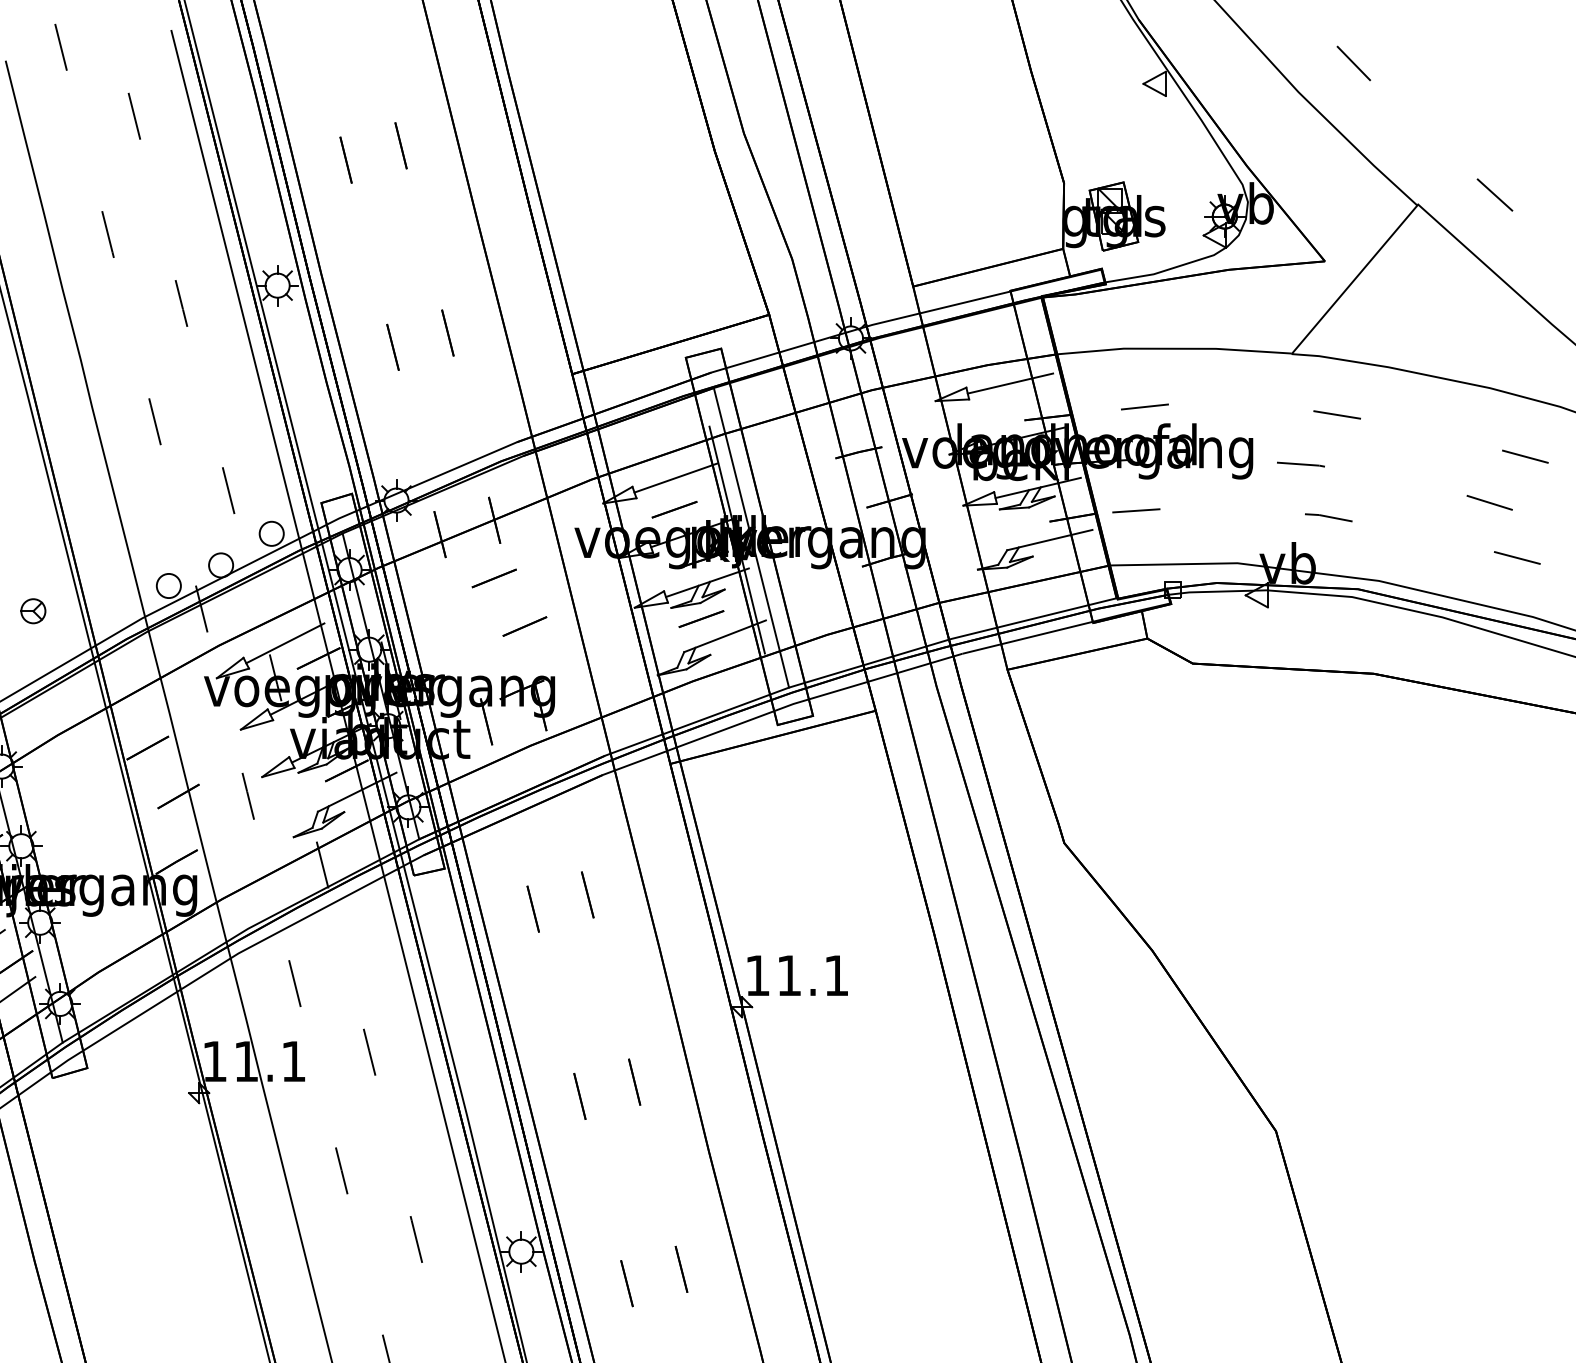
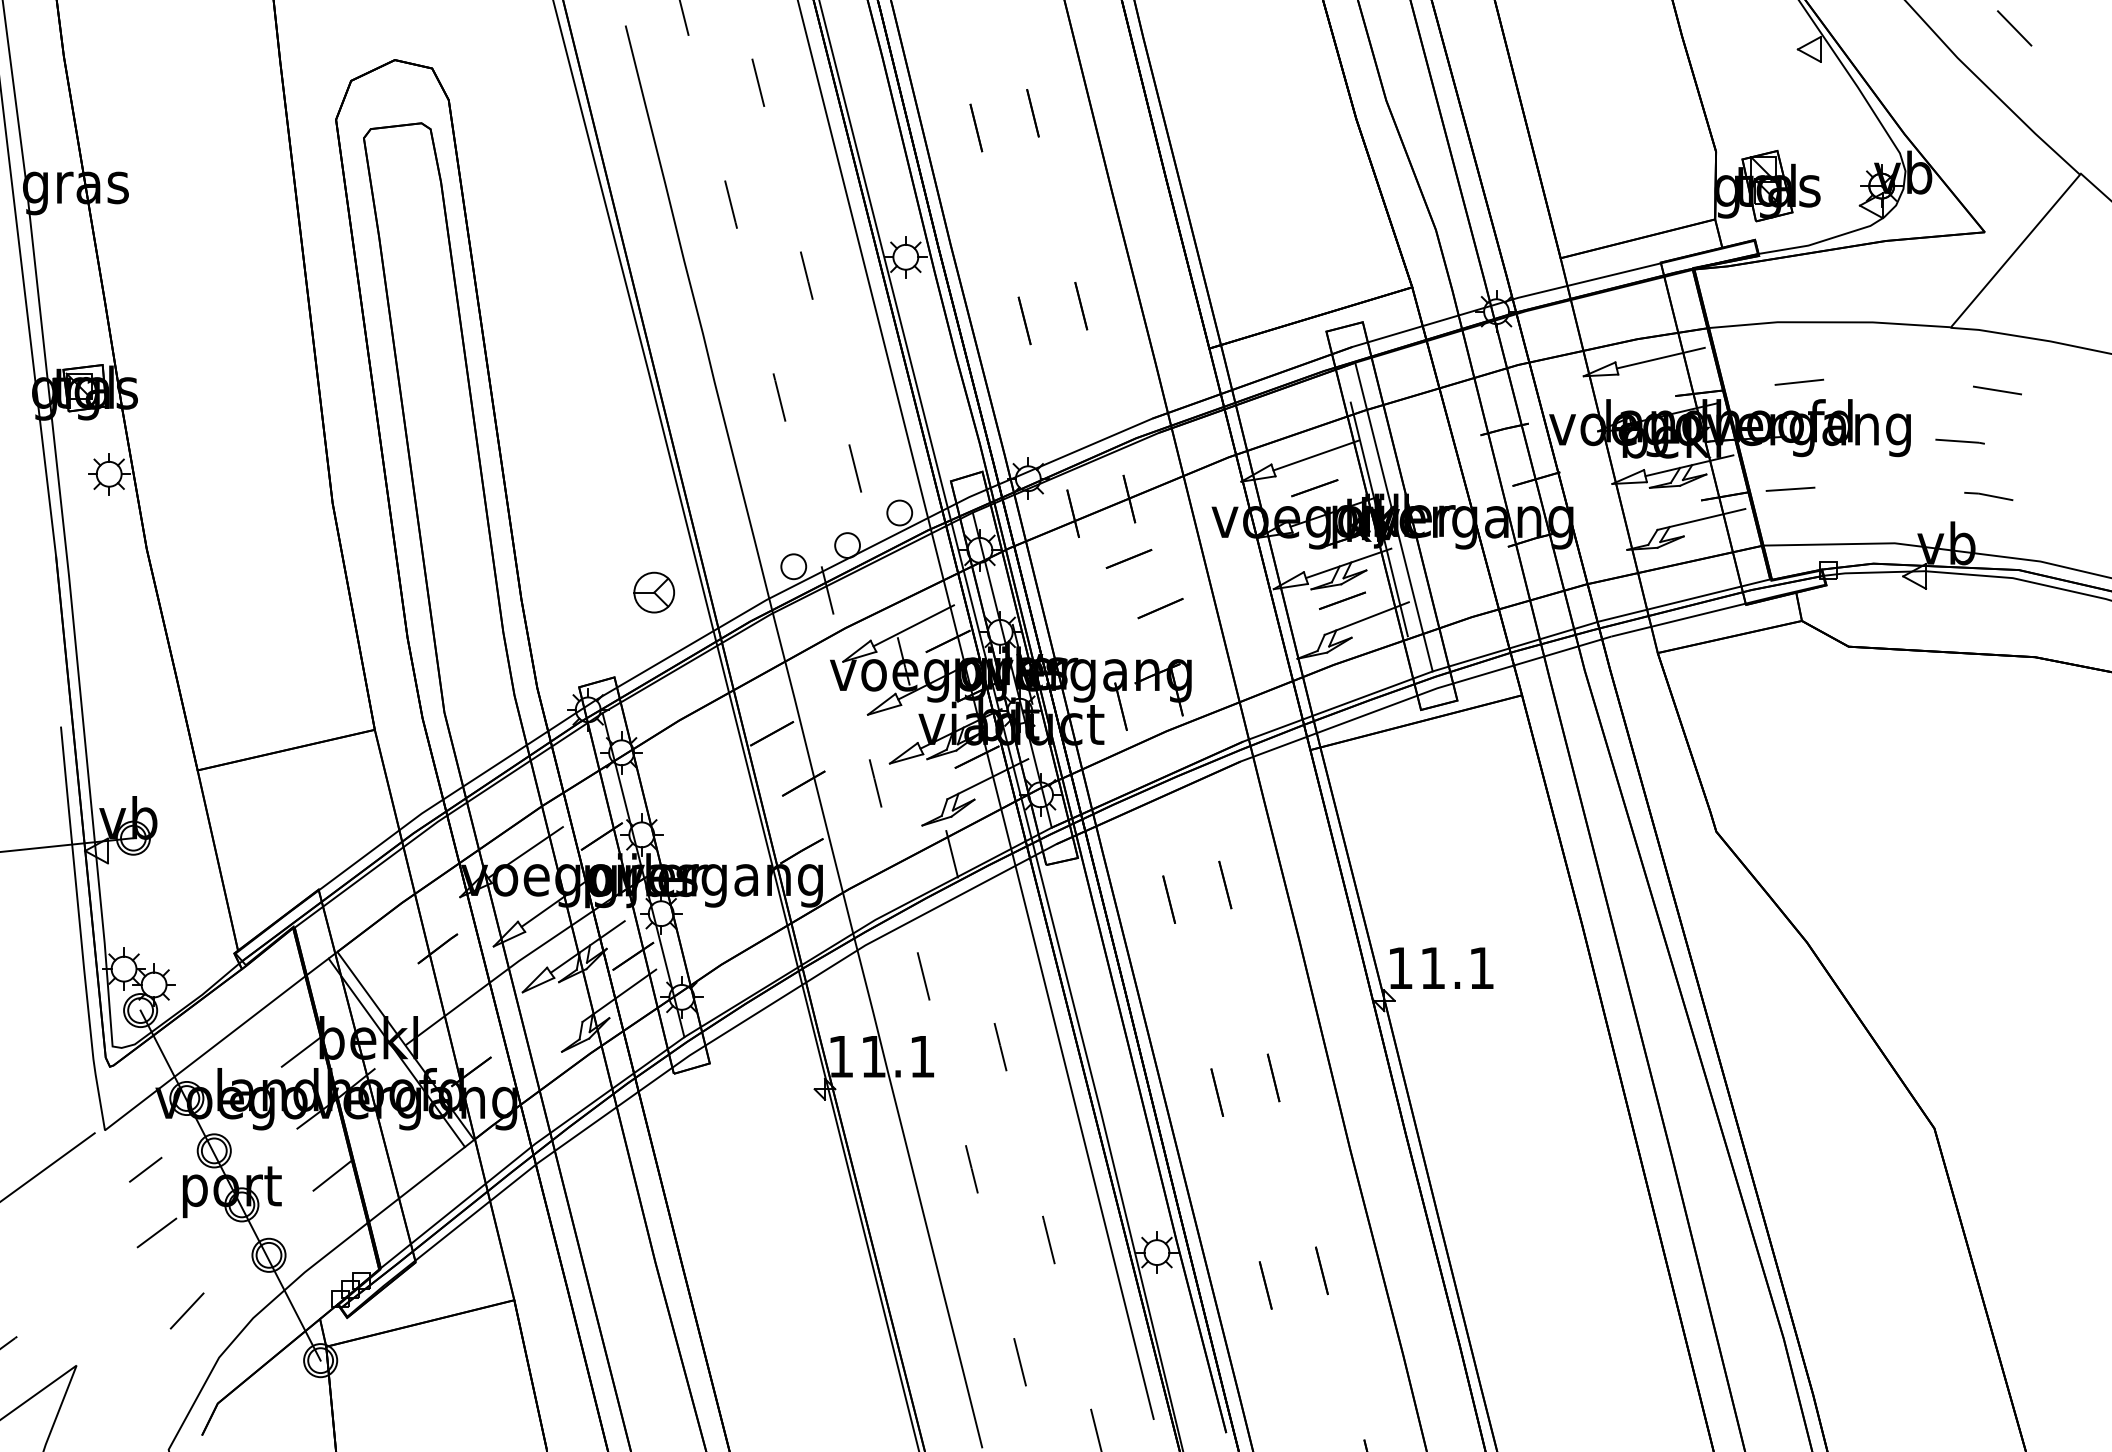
part: (32, 610) -> (653, 592), size x1.6

